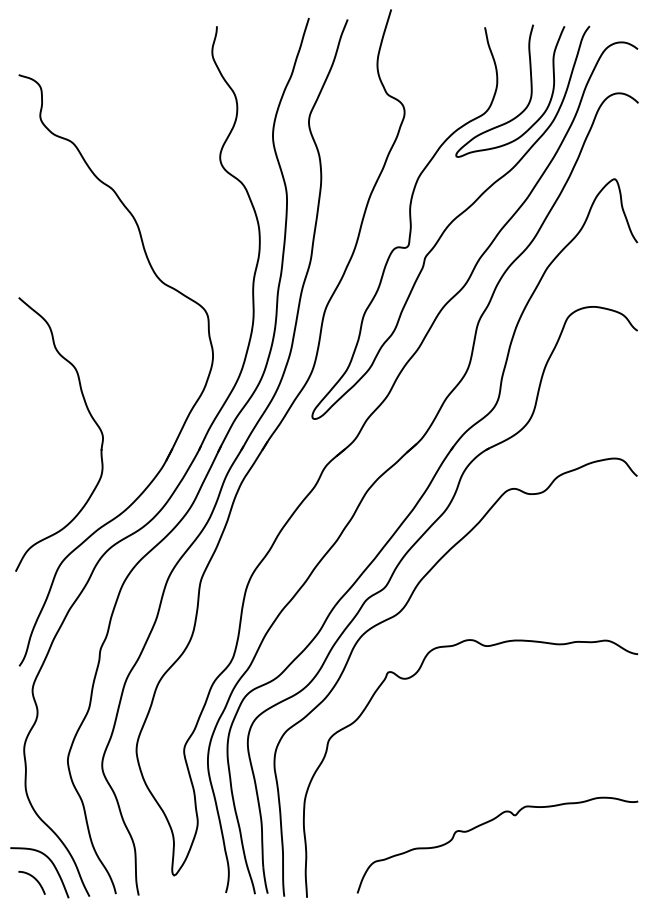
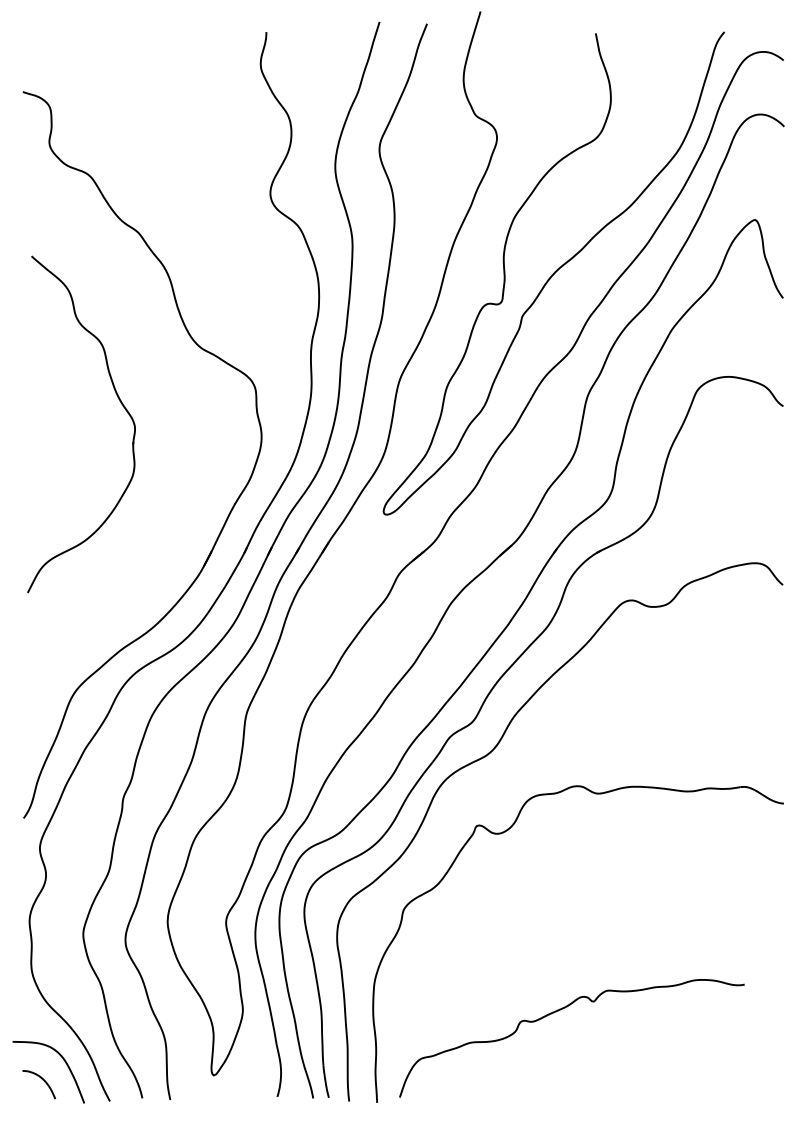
curve: (530, 90) -> (651, 111), removed
part: (91, 418) -> (120, 404), moved
curve: (487, 823) -> (559, 1011), moved

